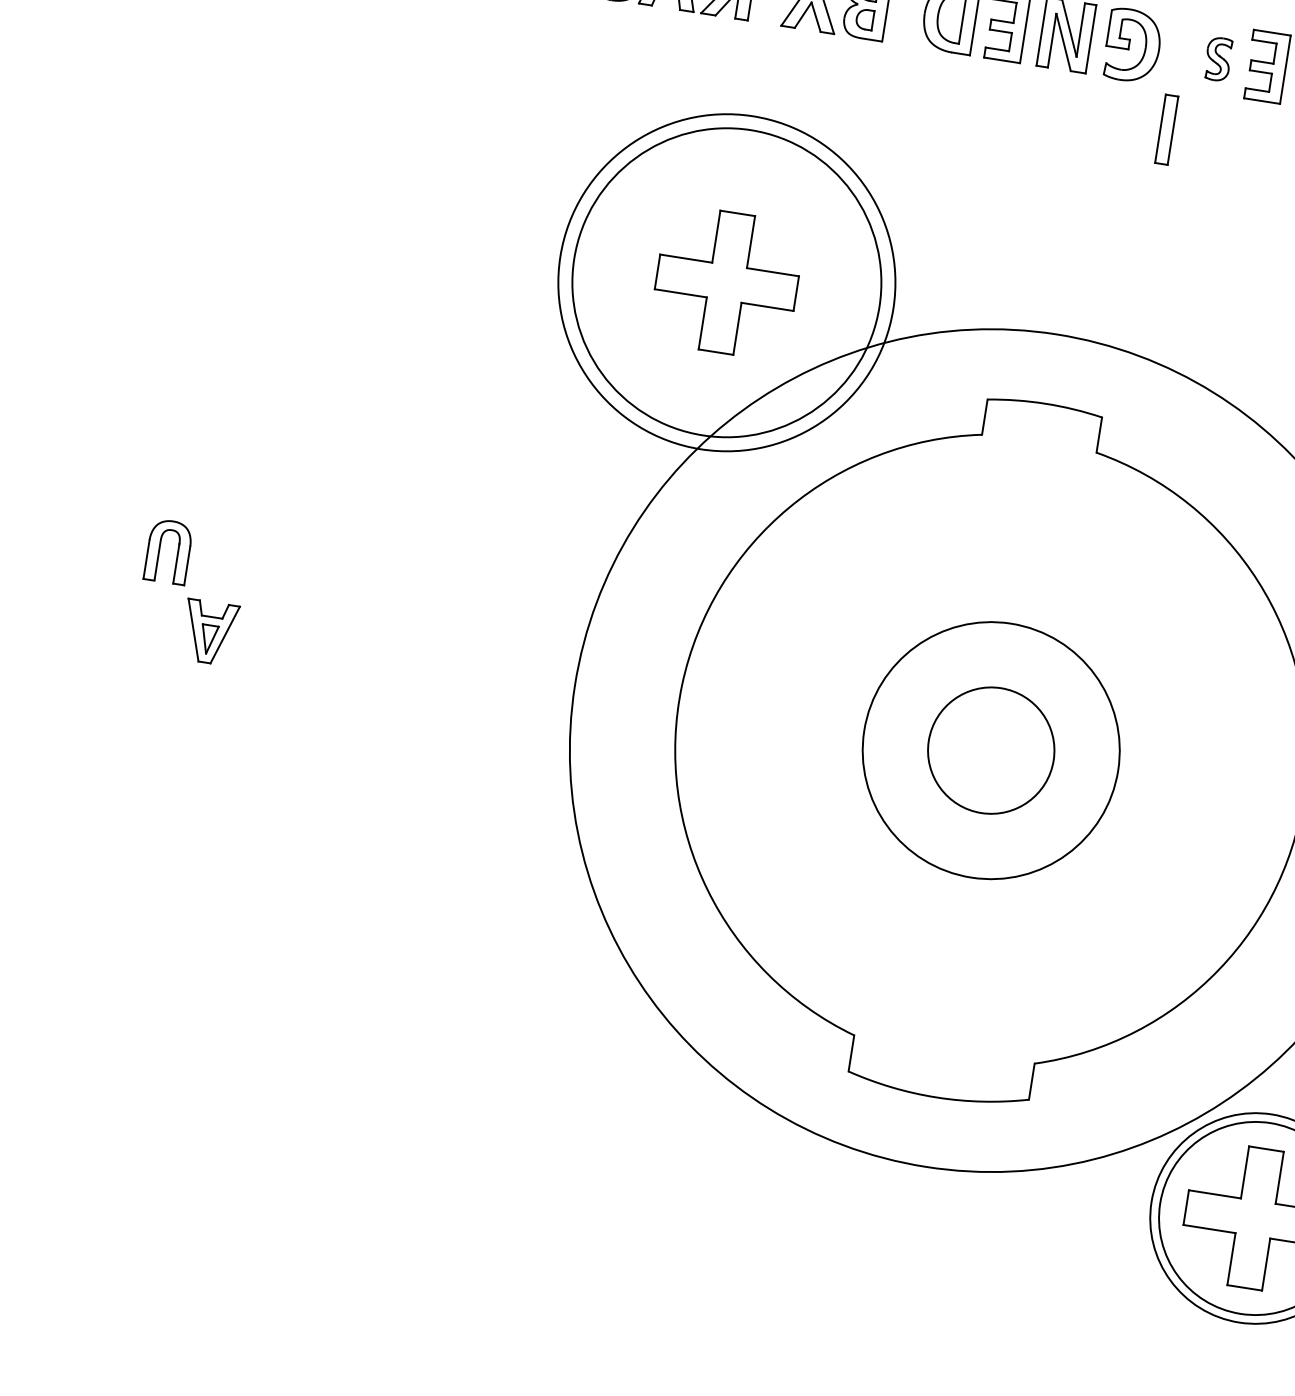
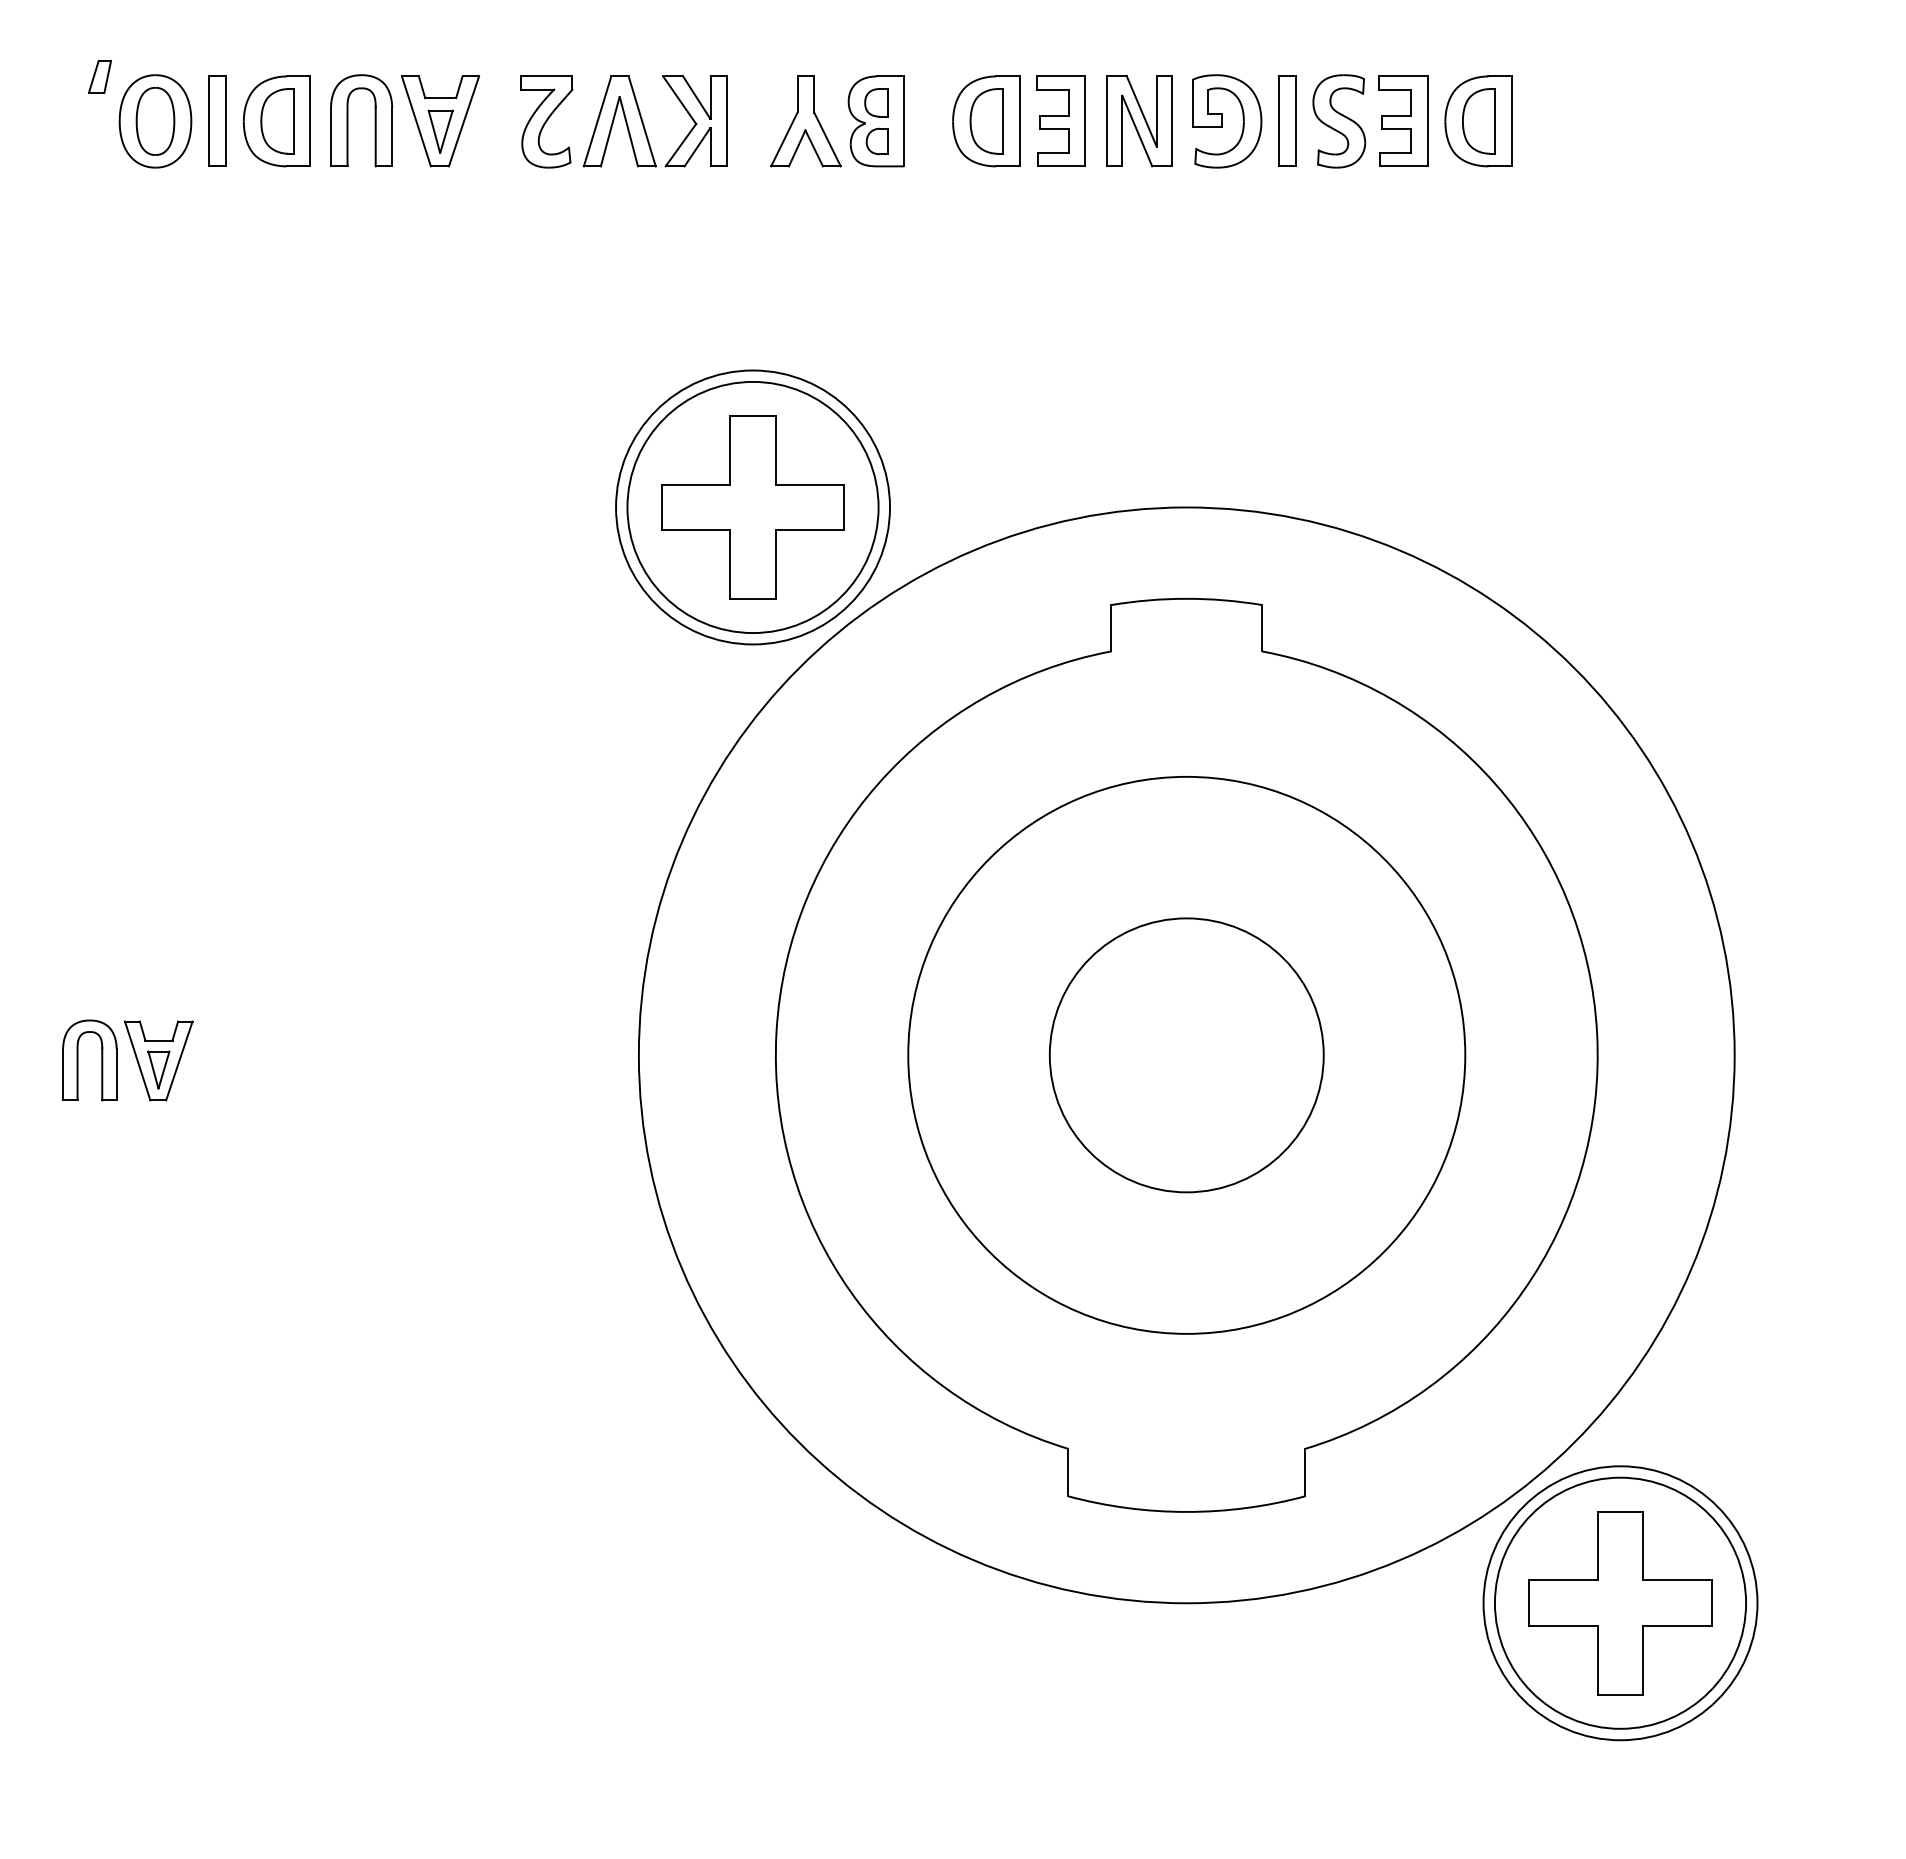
part: (1218, 59) -> (1339, 121), size x1.67
part: (1166, 129) -> (1287, 120), moved
circle: (726, 282) -> (752, 507), size x0.62
circle: (727, 282) -> (753, 507), size x0.62
part: (159, 550) -> (78, 1060), moved
circle: (991, 749) -> (1186, 1054), size x1.67
circle: (991, 750) -> (1186, 1055), size x1.67

